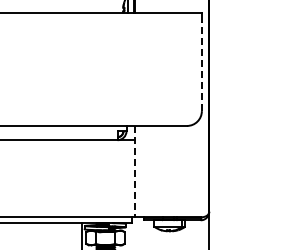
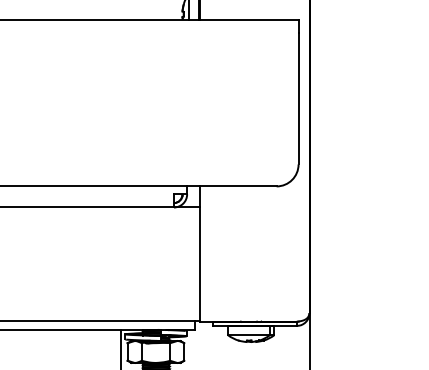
line: (201, 66) -> (298, 98), dashed -> solid
line: (135, 171) -> (200, 253), dashed -> solid

